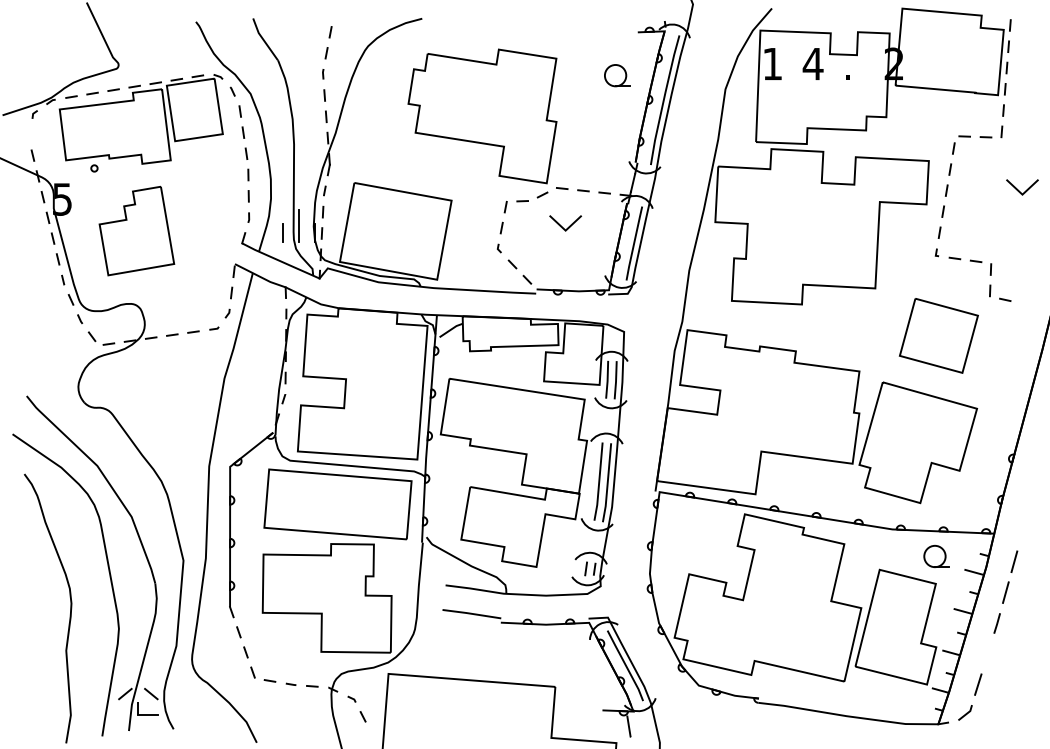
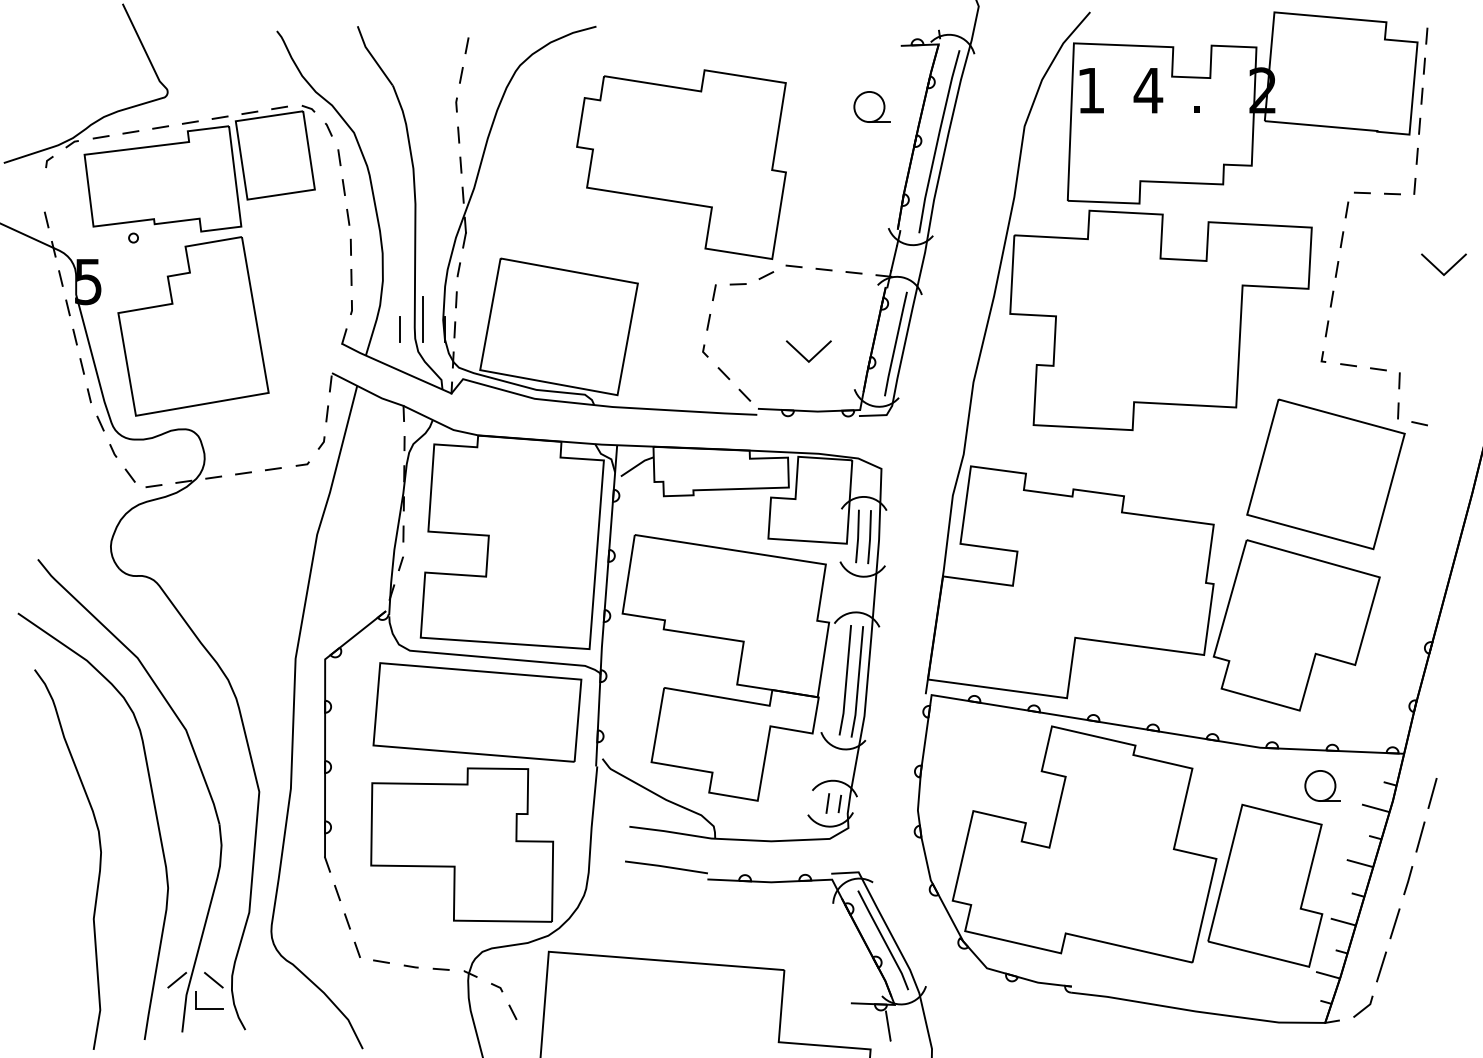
line: (561, 226) -> (803, 355), moved
part: (136, 231) -> (193, 326), size x1.43
part: (938, 335) -> (1325, 474), size x1.43
line: (987, 653) -> (1394, 923), added

